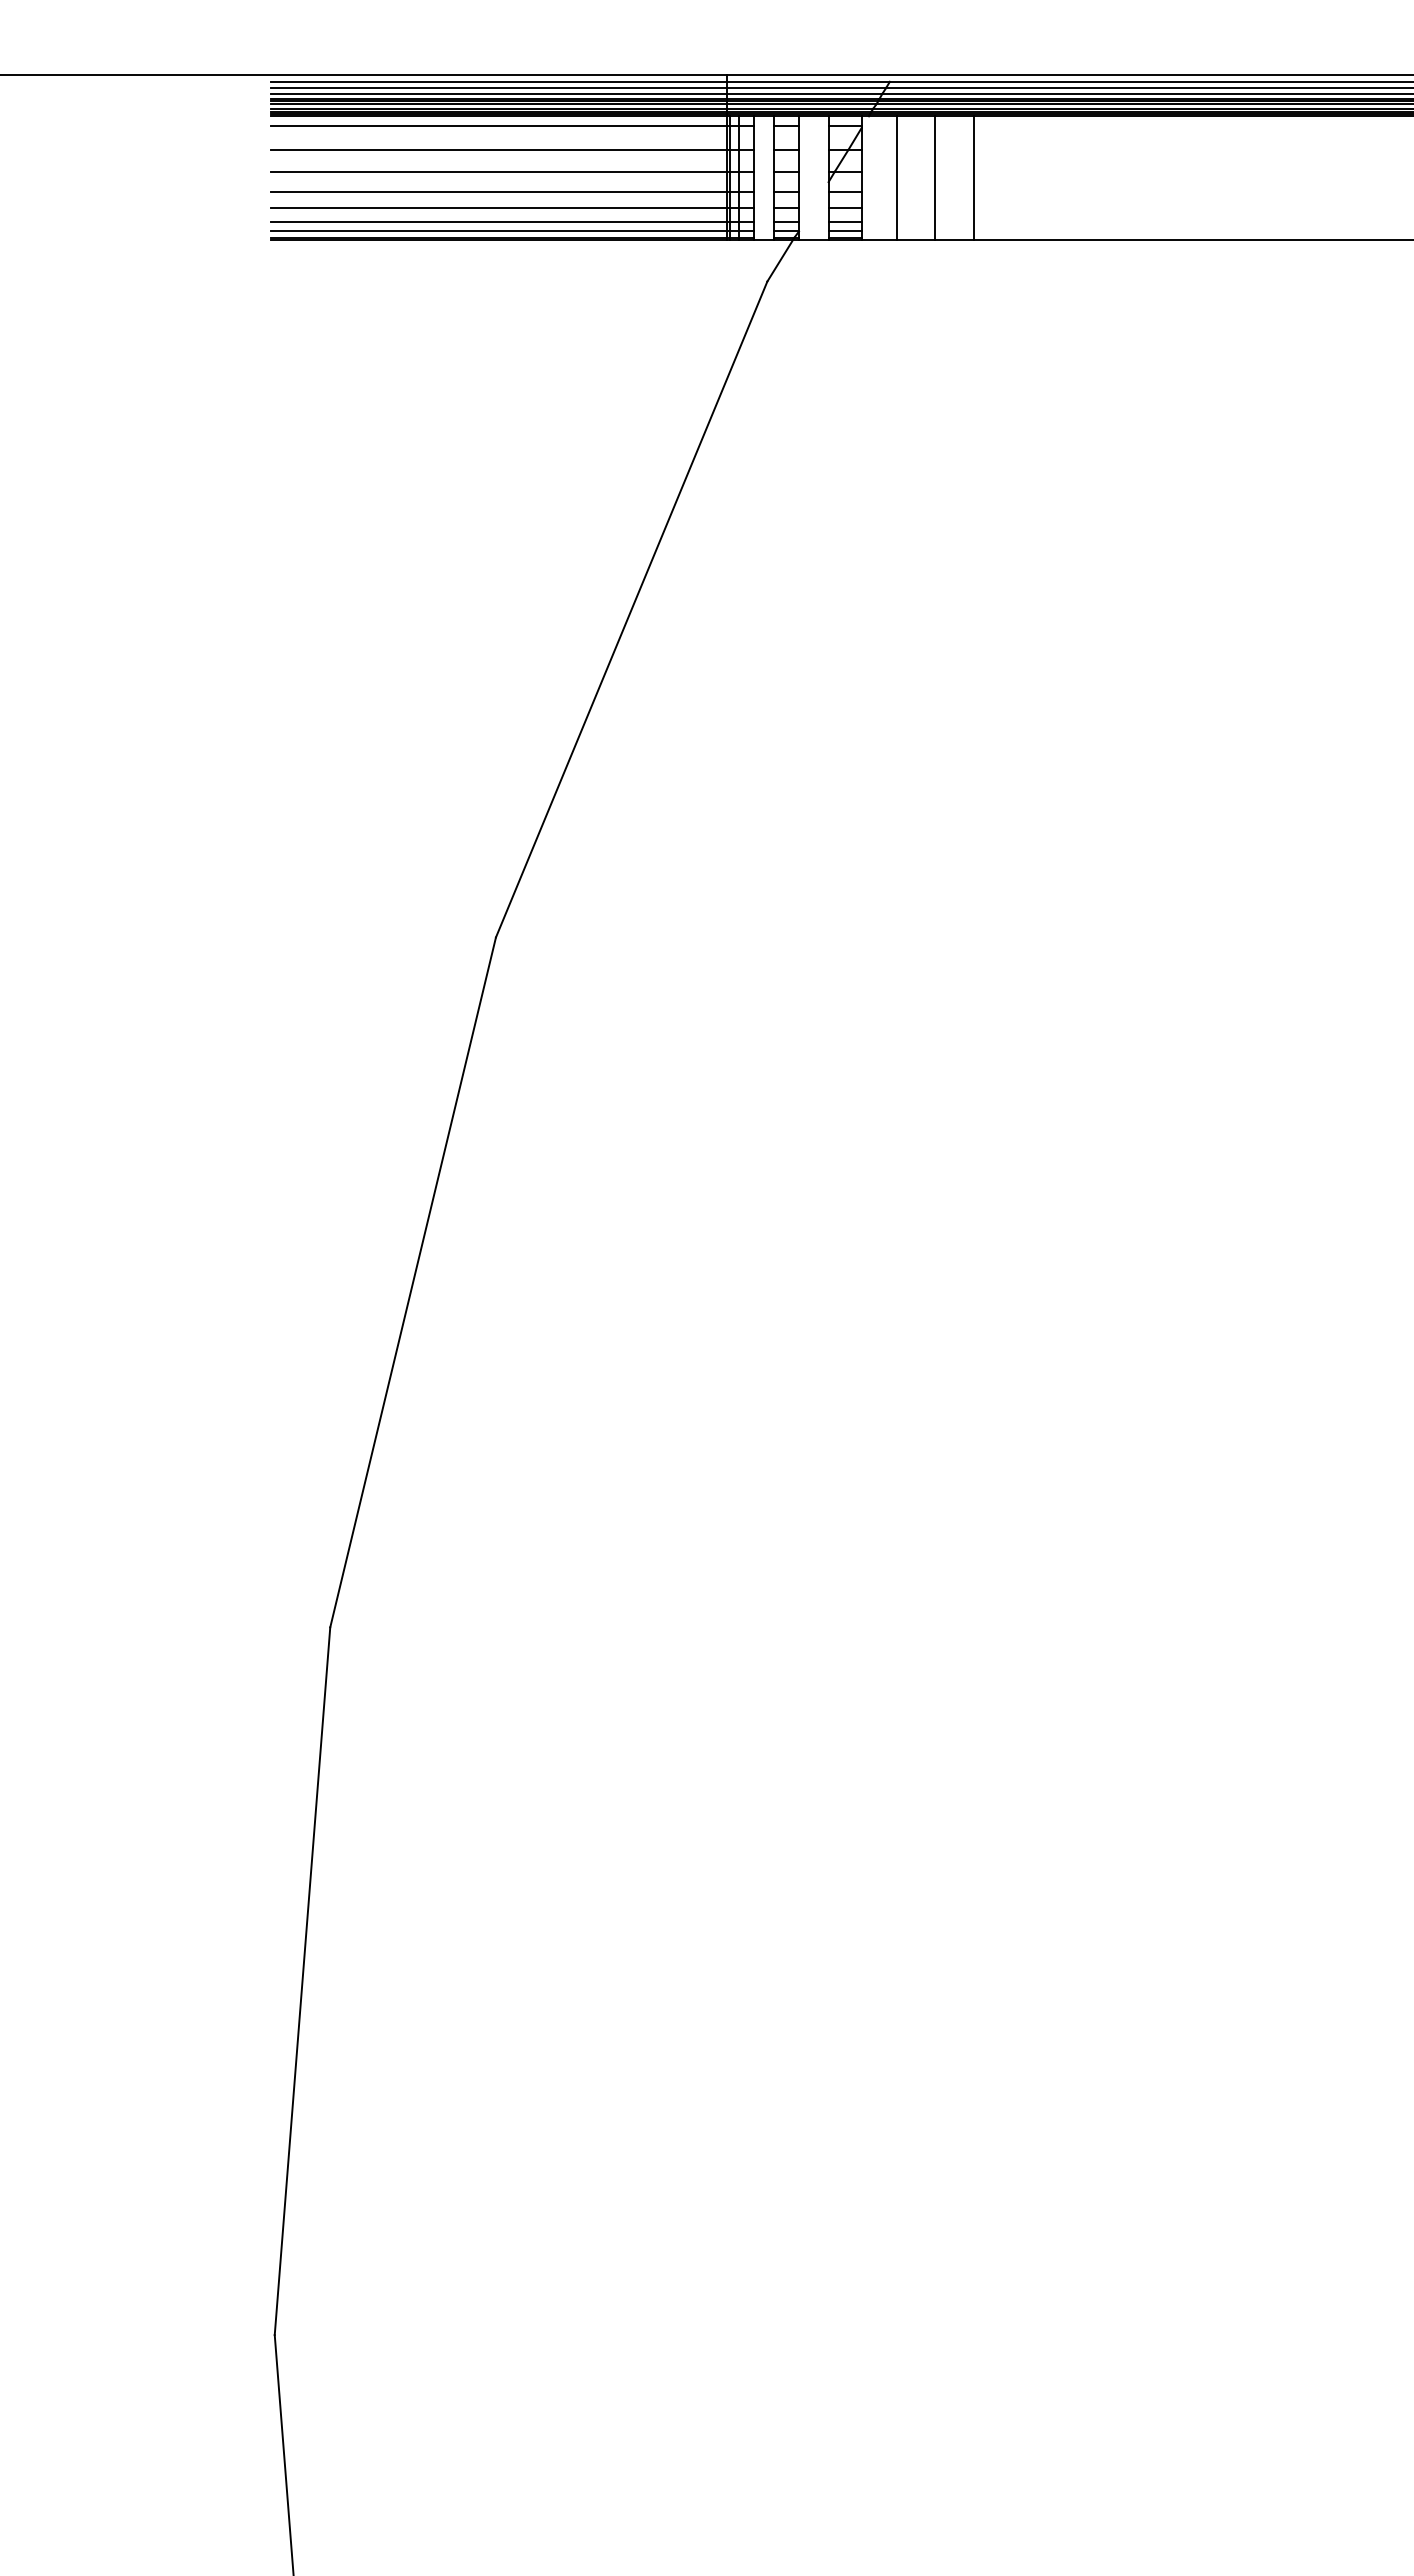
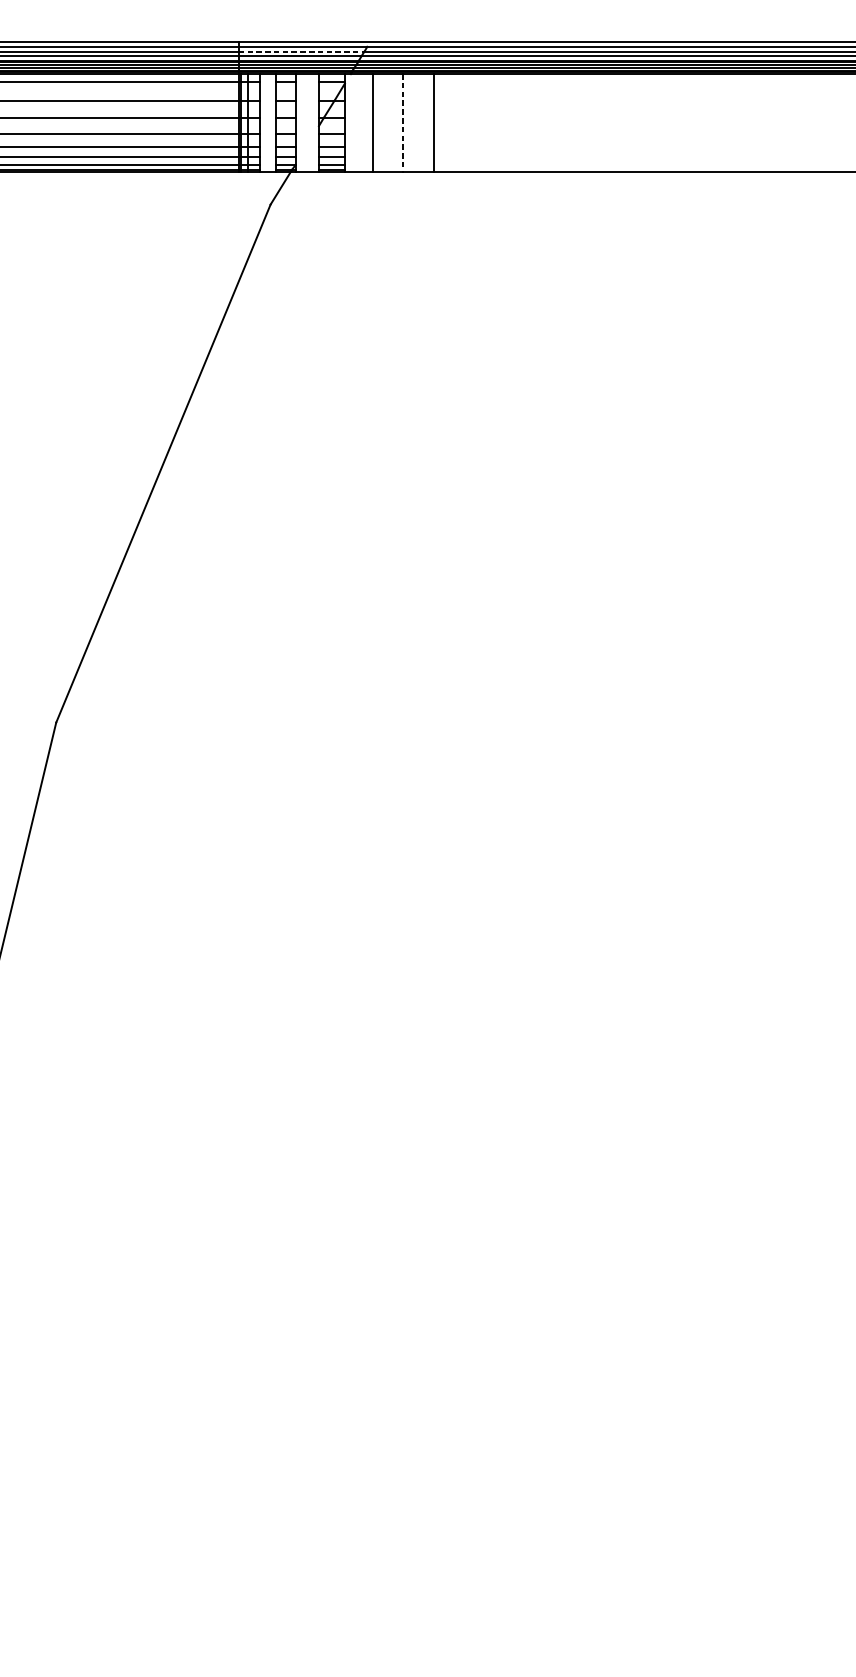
line: (806, 87) -> (301, 51), solid -> dashed
line: (935, 178) -> (403, 123), solid -> dashed

